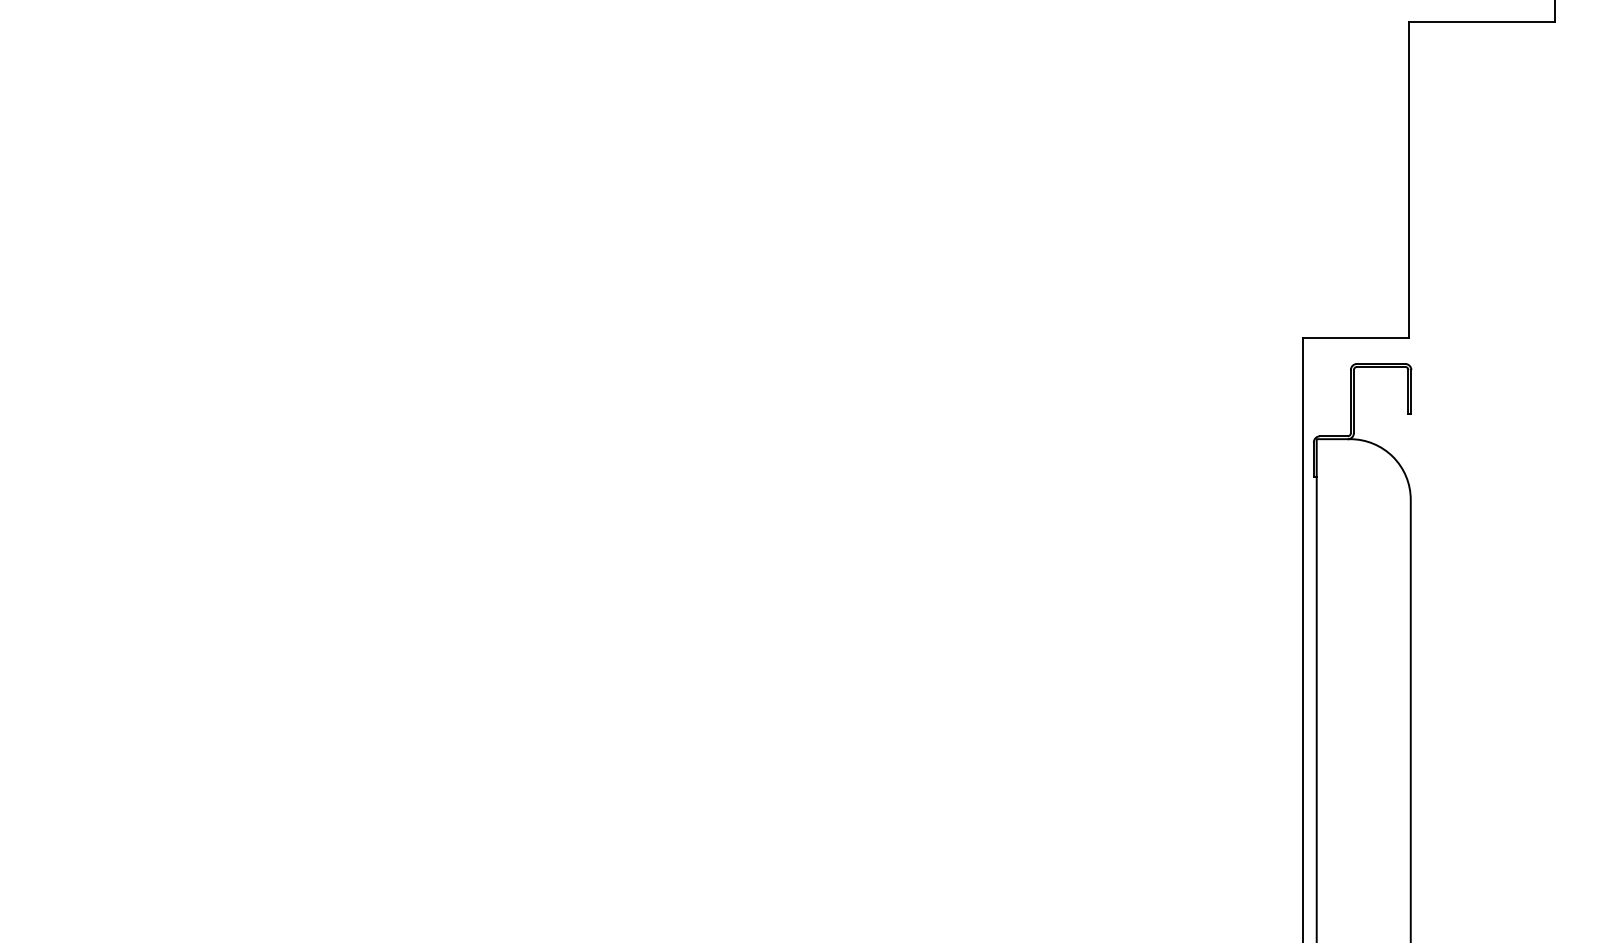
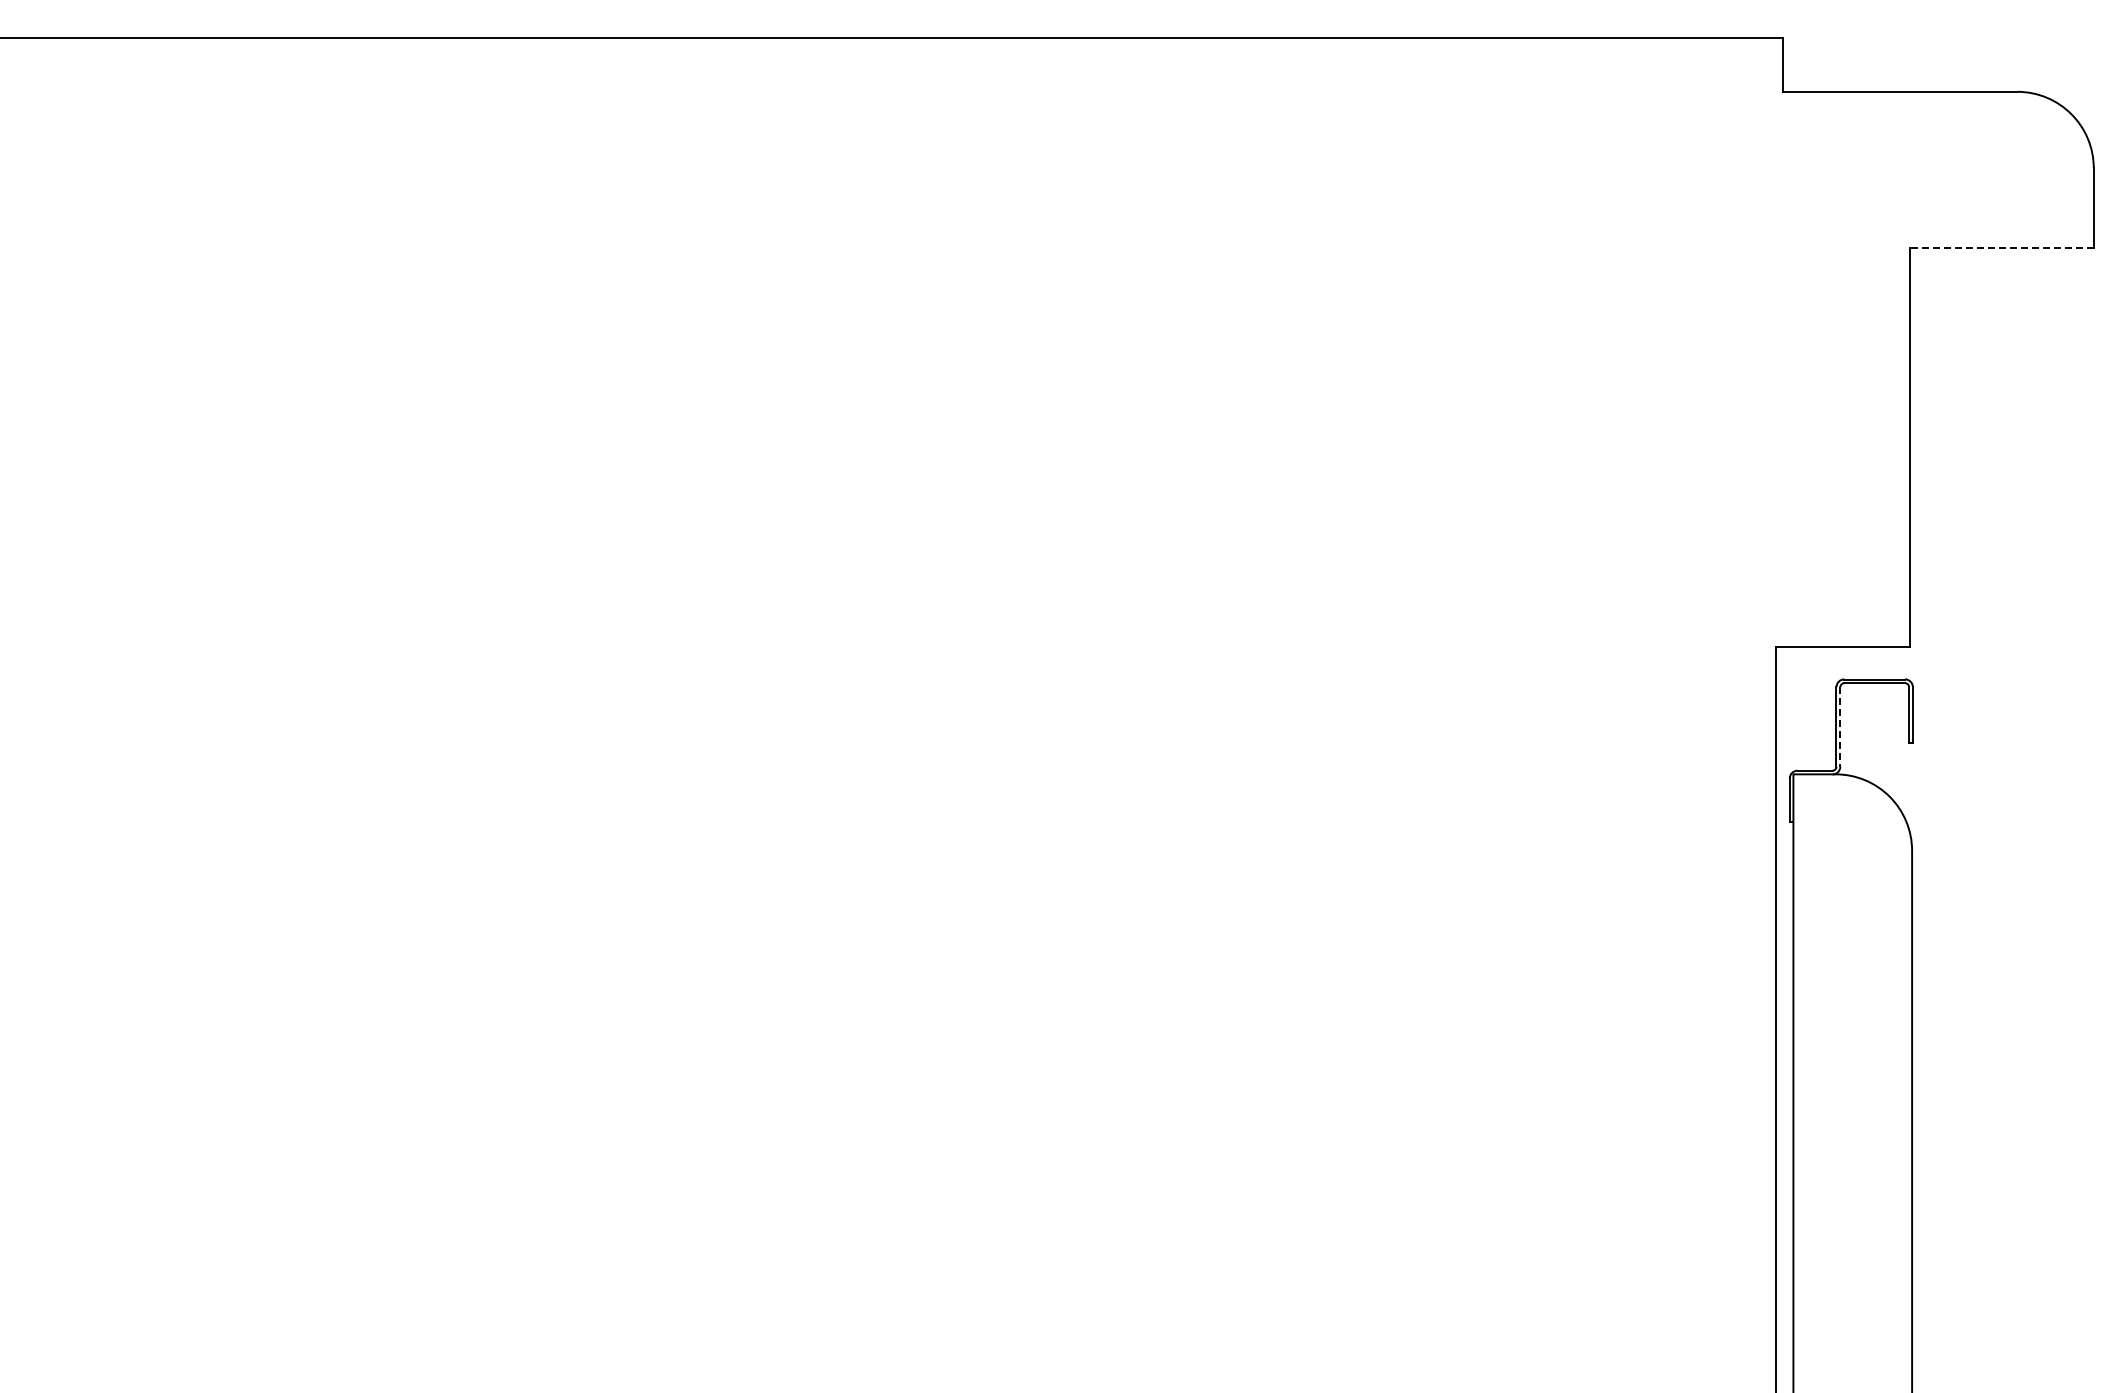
line: (1481, 21) -> (2001, 247), solid -> dashed
line: (1354, 401) -> (1840, 726), solid -> dashed

